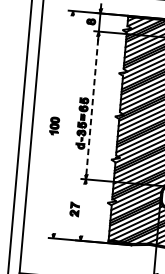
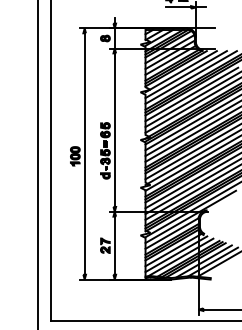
line: (92, 105) -> (114, 130), dashed -> solid
line: (63, 124) -> (84, 153), added
line: (83, 209) -> (114, 245), added

